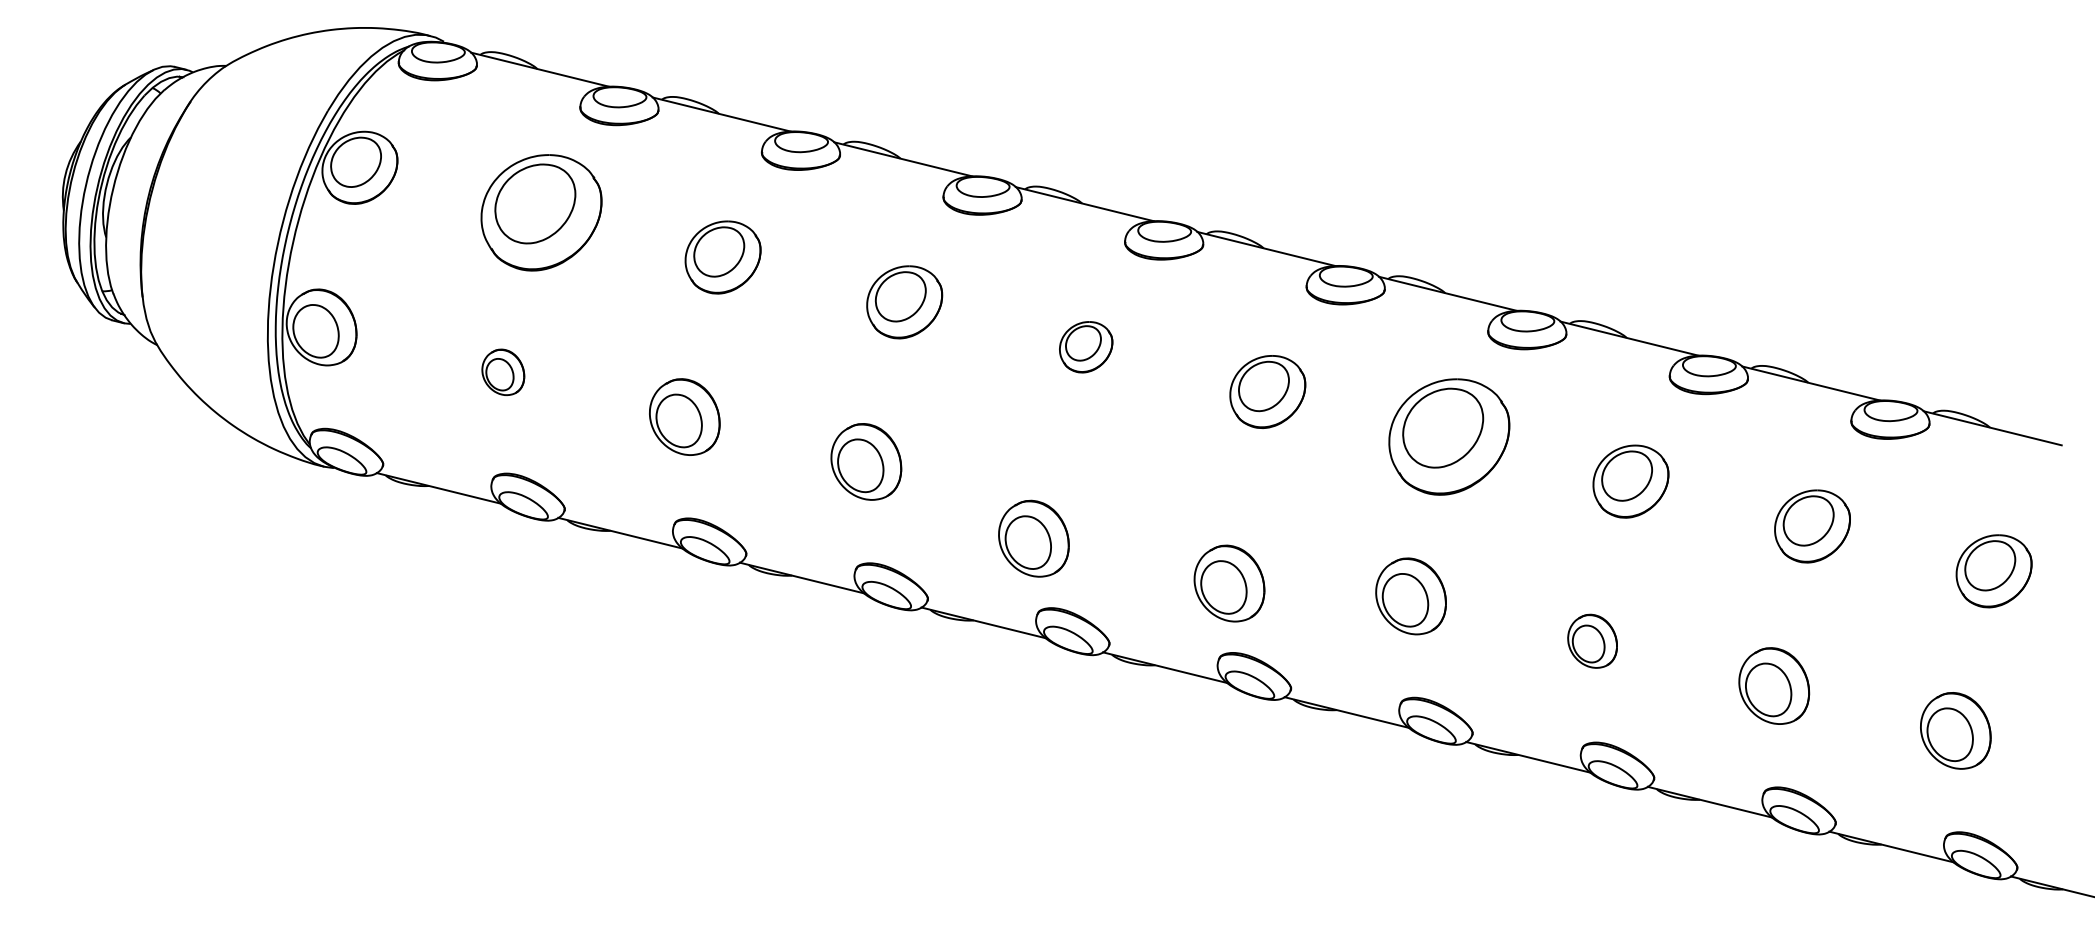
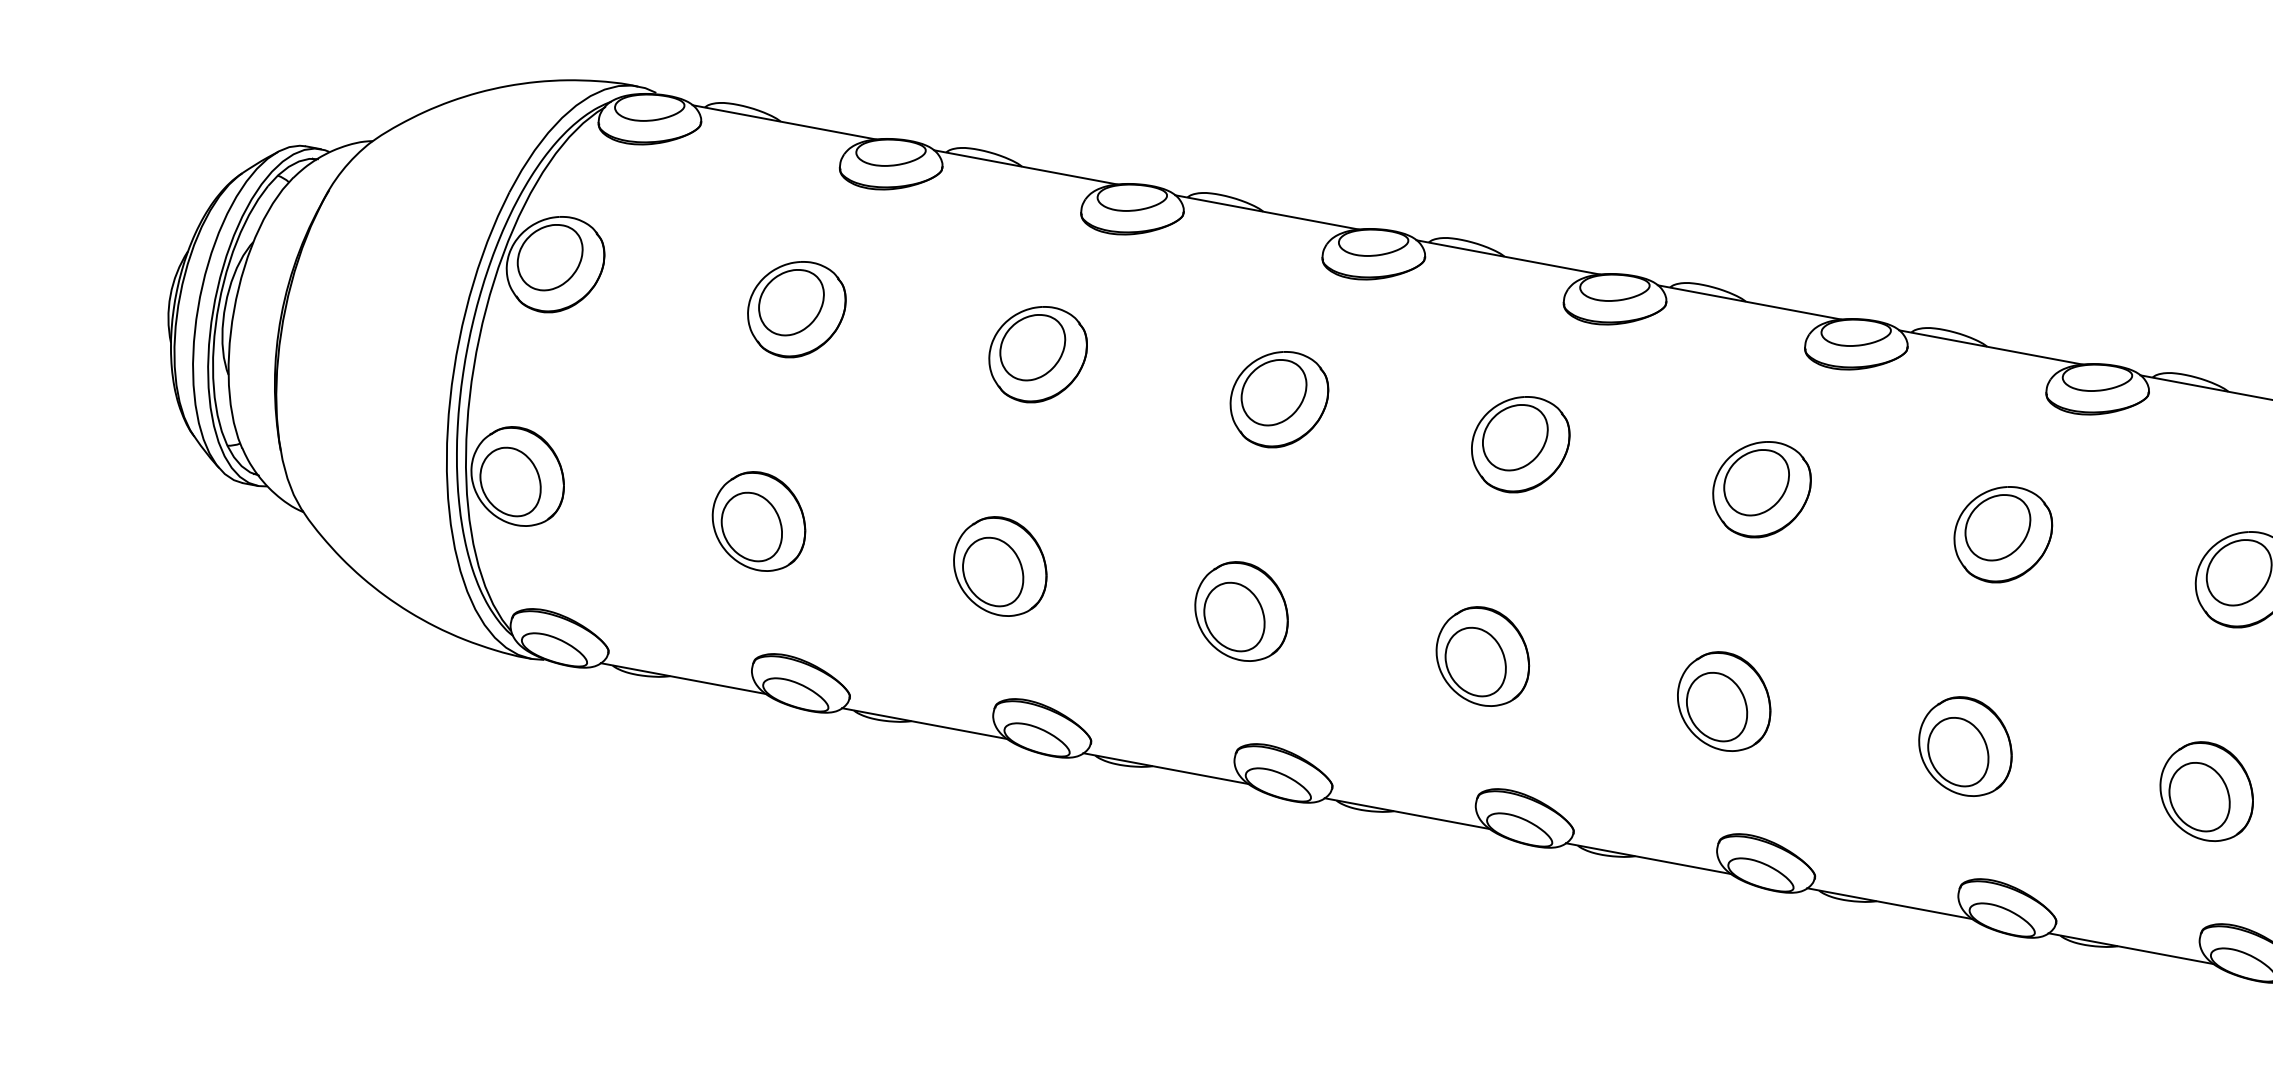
part: (541, 212) -> (796, 309), size x0.62
part: (1085, 347) -> (1519, 445), size x1.43
part: (503, 372) -> (759, 521), size x1.67
part: (1449, 436) -> (2003, 534), size x0.62
part: (1033, 538) -> (1482, 656), moved
part: (1229, 583) -> (1724, 701), moved
part: (1592, 641) -> (2206, 792), size x1.43

